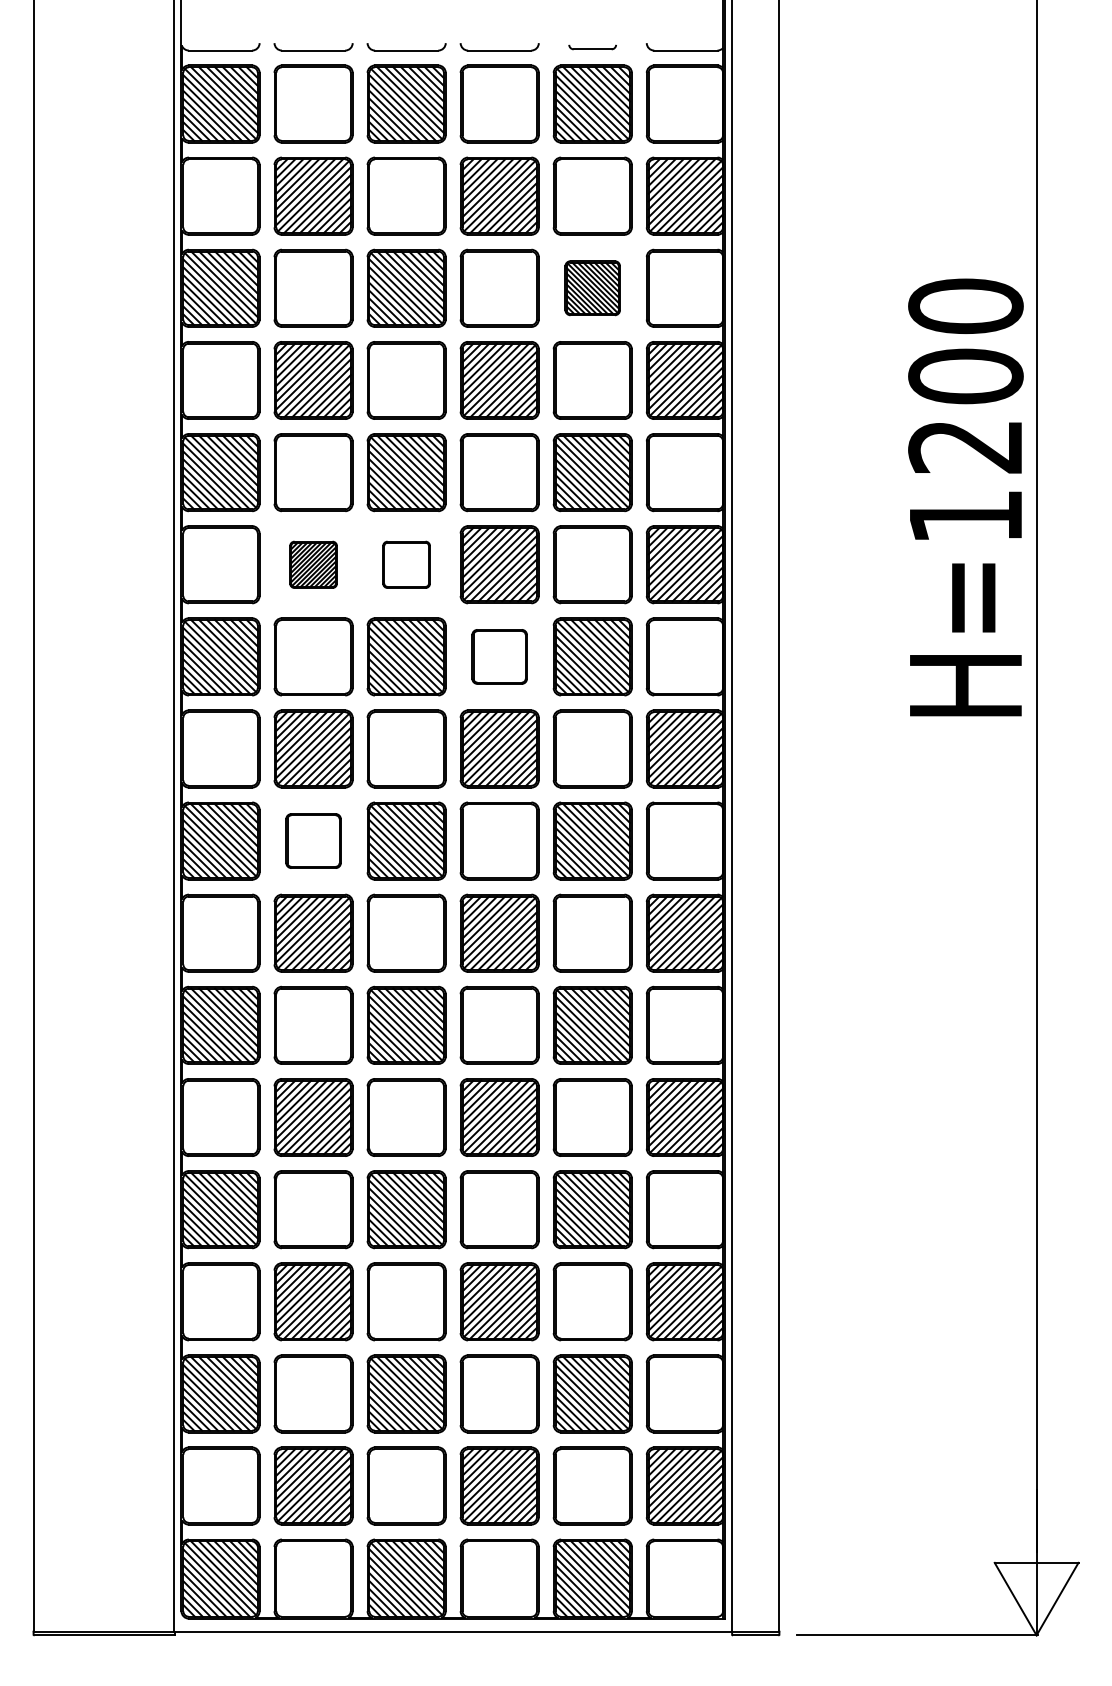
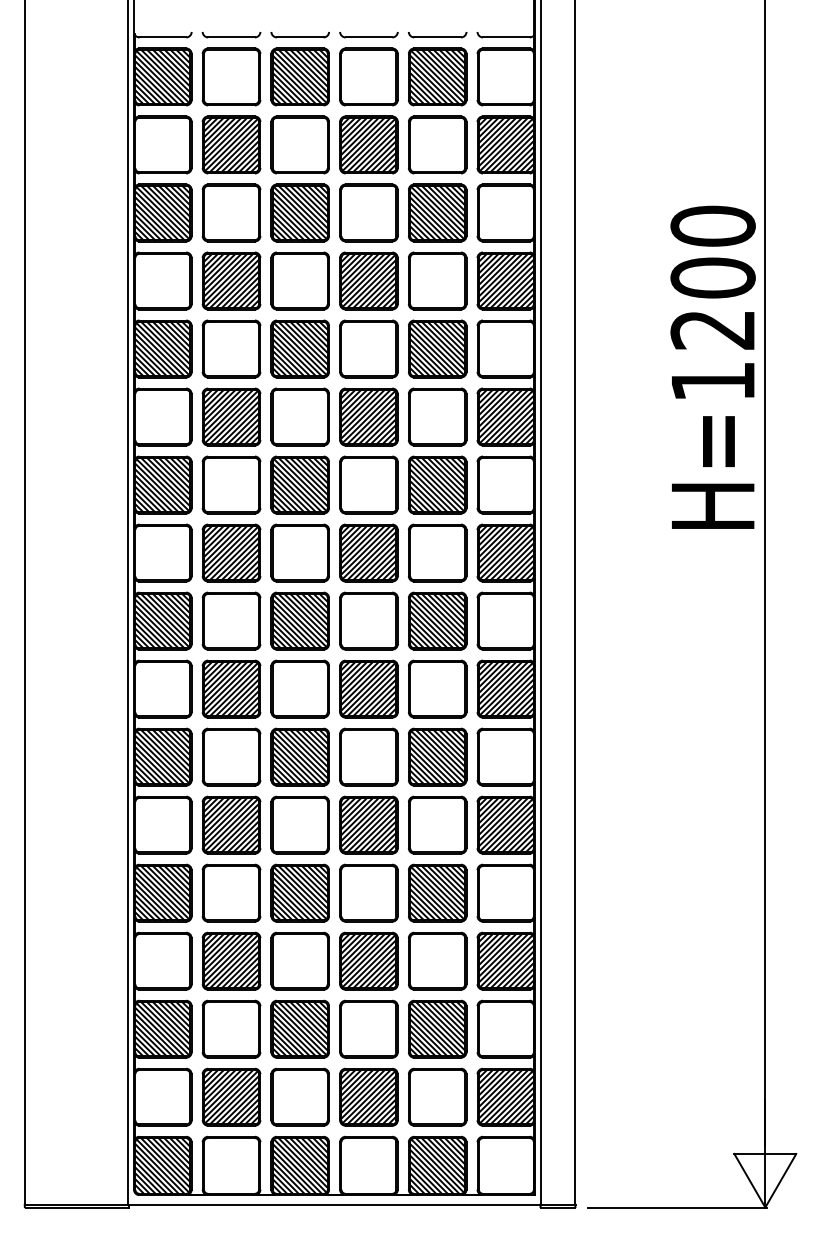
part: (592, 47) -> (437, 35), size x1.67
part: (592, 287) -> (437, 212), size x1.43
part: (313, 564) -> (231, 416), size x1.67
part: (406, 564) -> (300, 416), size x1.67
part: (499, 656) -> (368, 484), size x1.43
part: (313, 840) -> (231, 620), size x1.43

